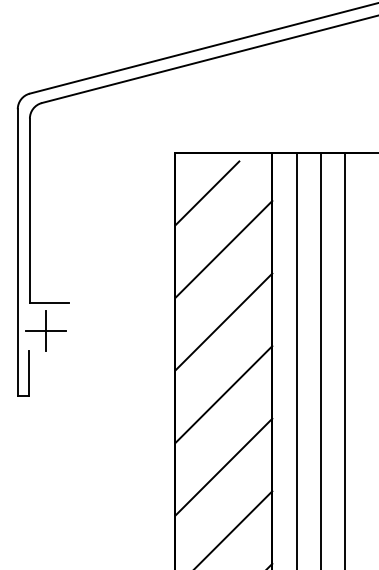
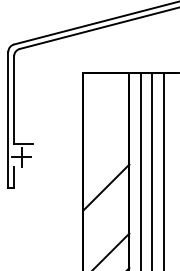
line: (207, 192) -> (98, 91), removed
line: (224, 249) -> (106, 118), removed
line: (224, 322) -> (106, 153), removed
line: (224, 467) -> (106, 222), removed

